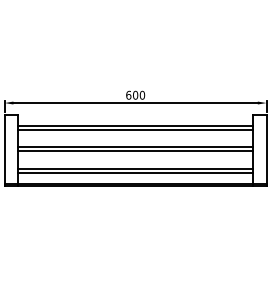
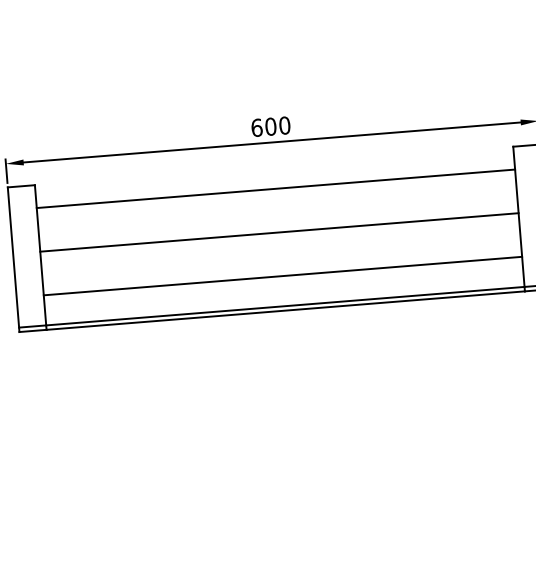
line: (135, 129) -> (276, 196), removed
line: (135, 151) -> (279, 241), removed
line: (135, 172) -> (283, 283), removed

